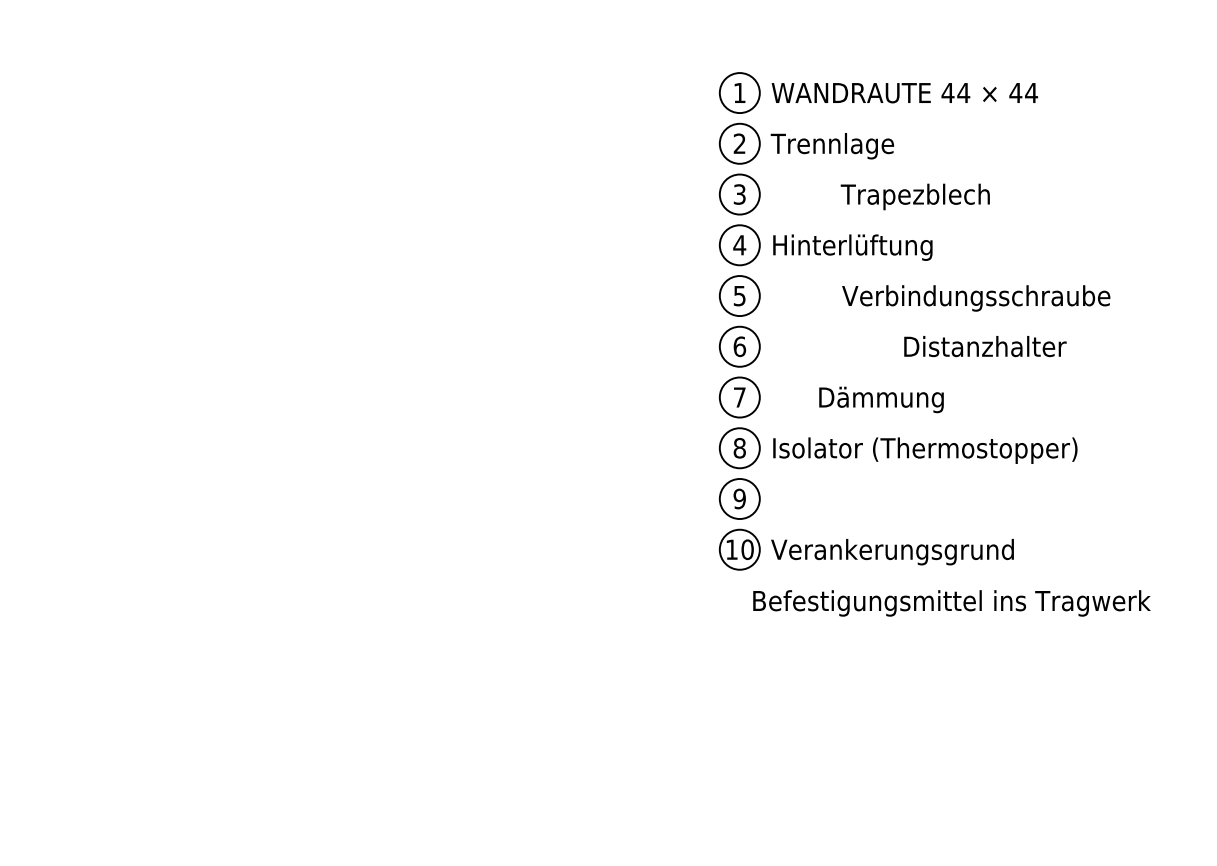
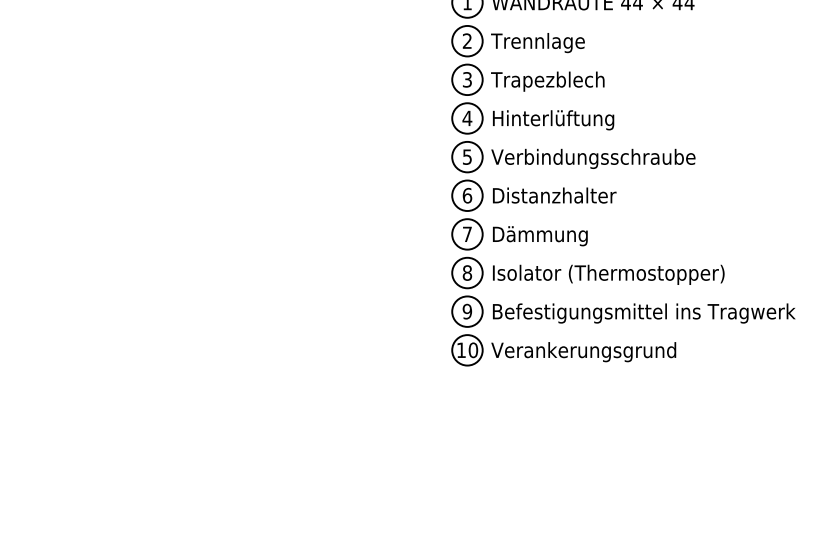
text: (914, 196) -> (547, 81), moved
text: (976, 298) -> (593, 159), moved
text: (985, 346) -> (554, 195), moved
text: (881, 399) -> (540, 235), moved
text: (951, 603) -> (643, 313), moved

